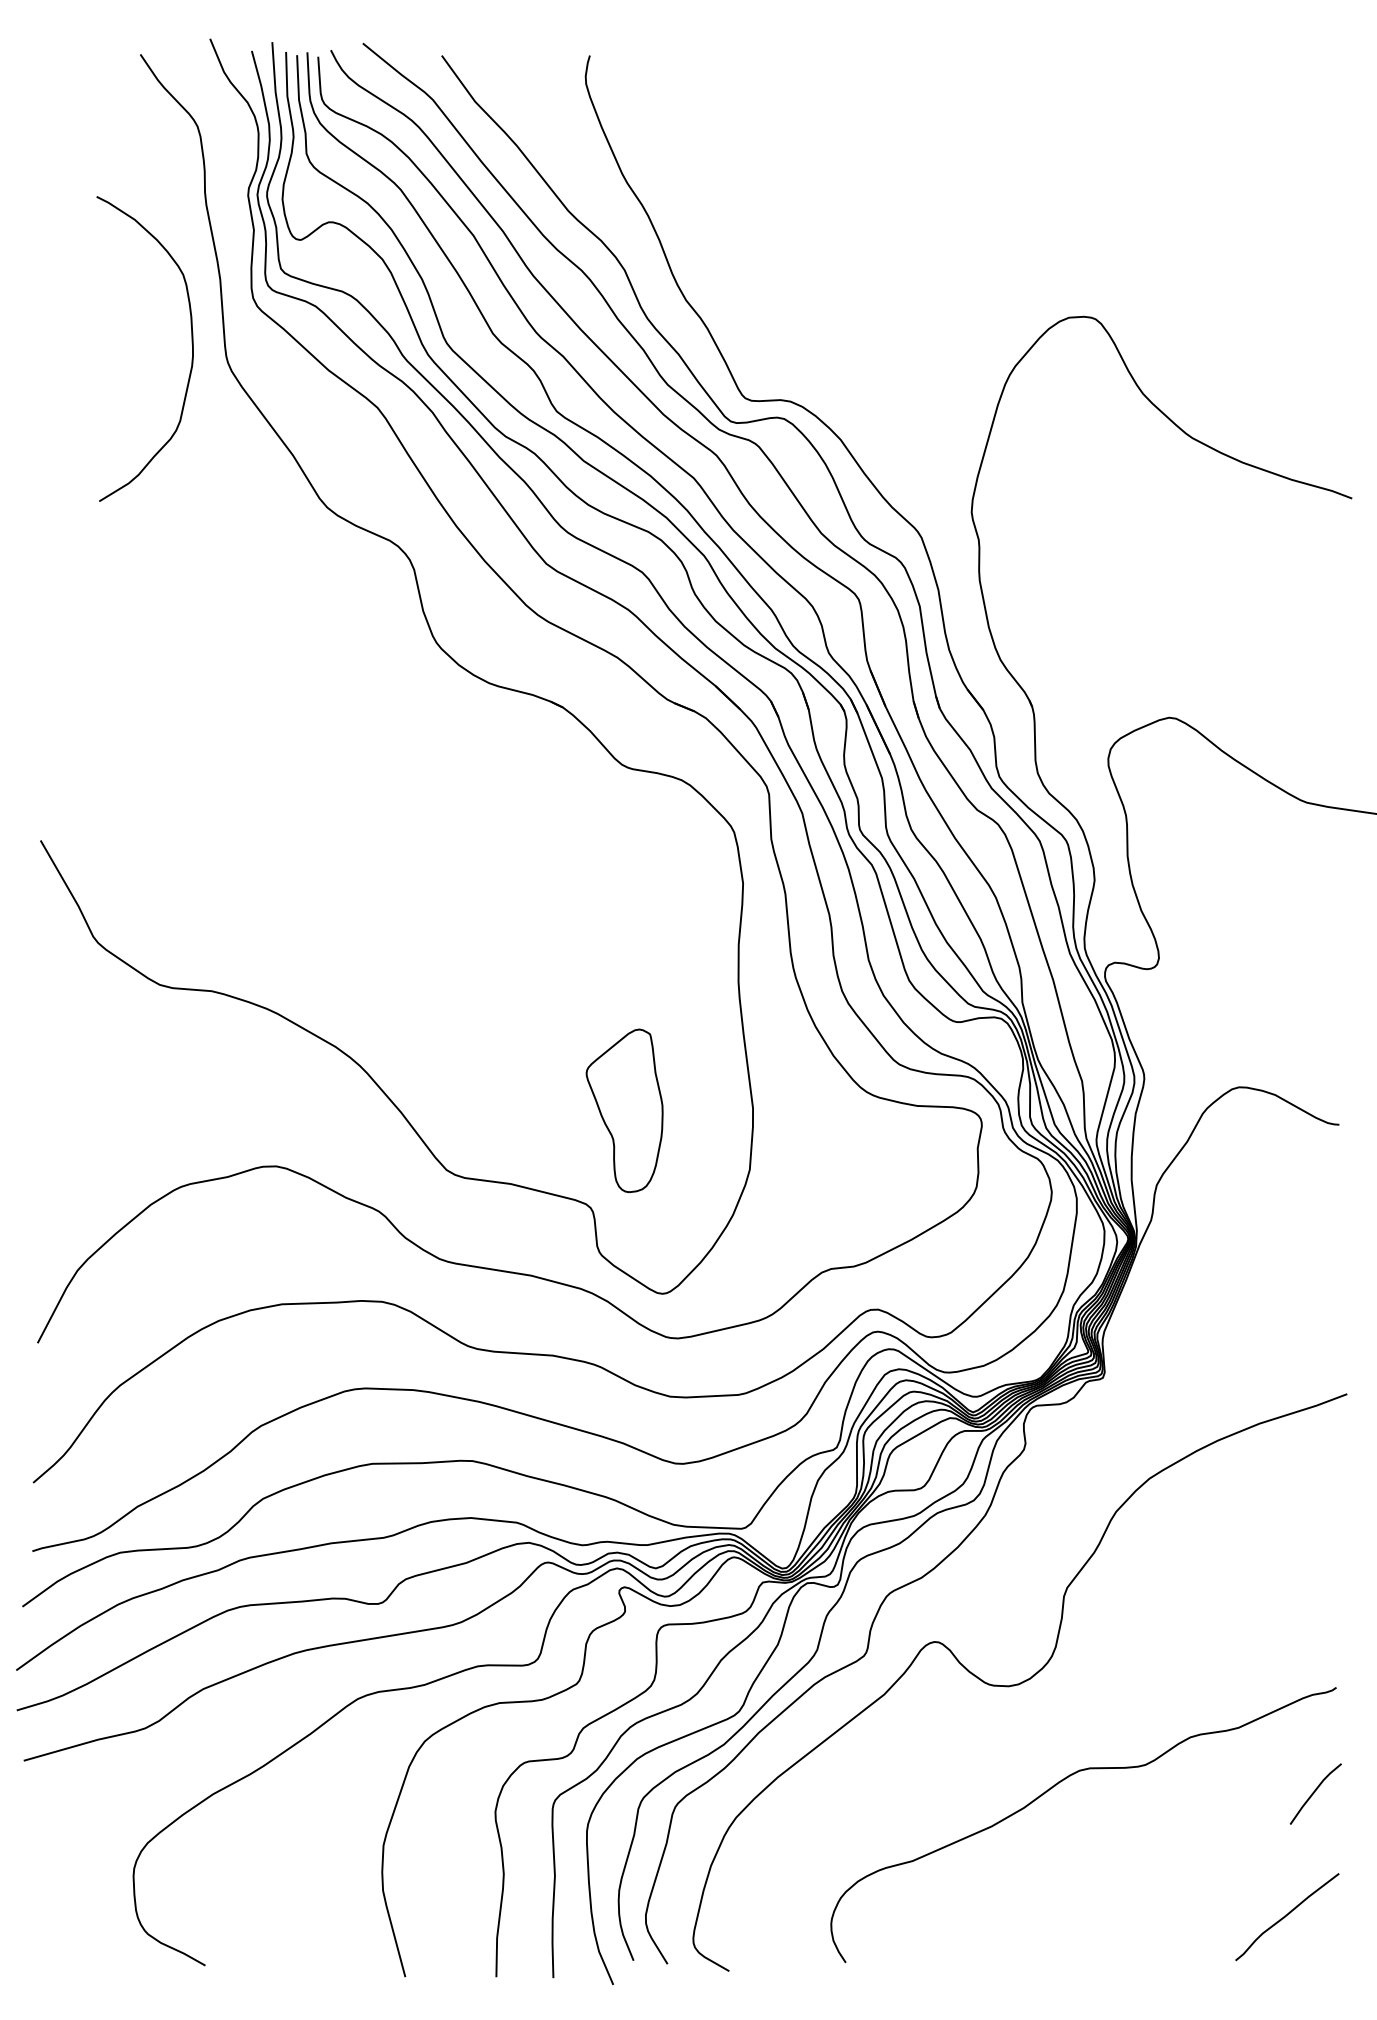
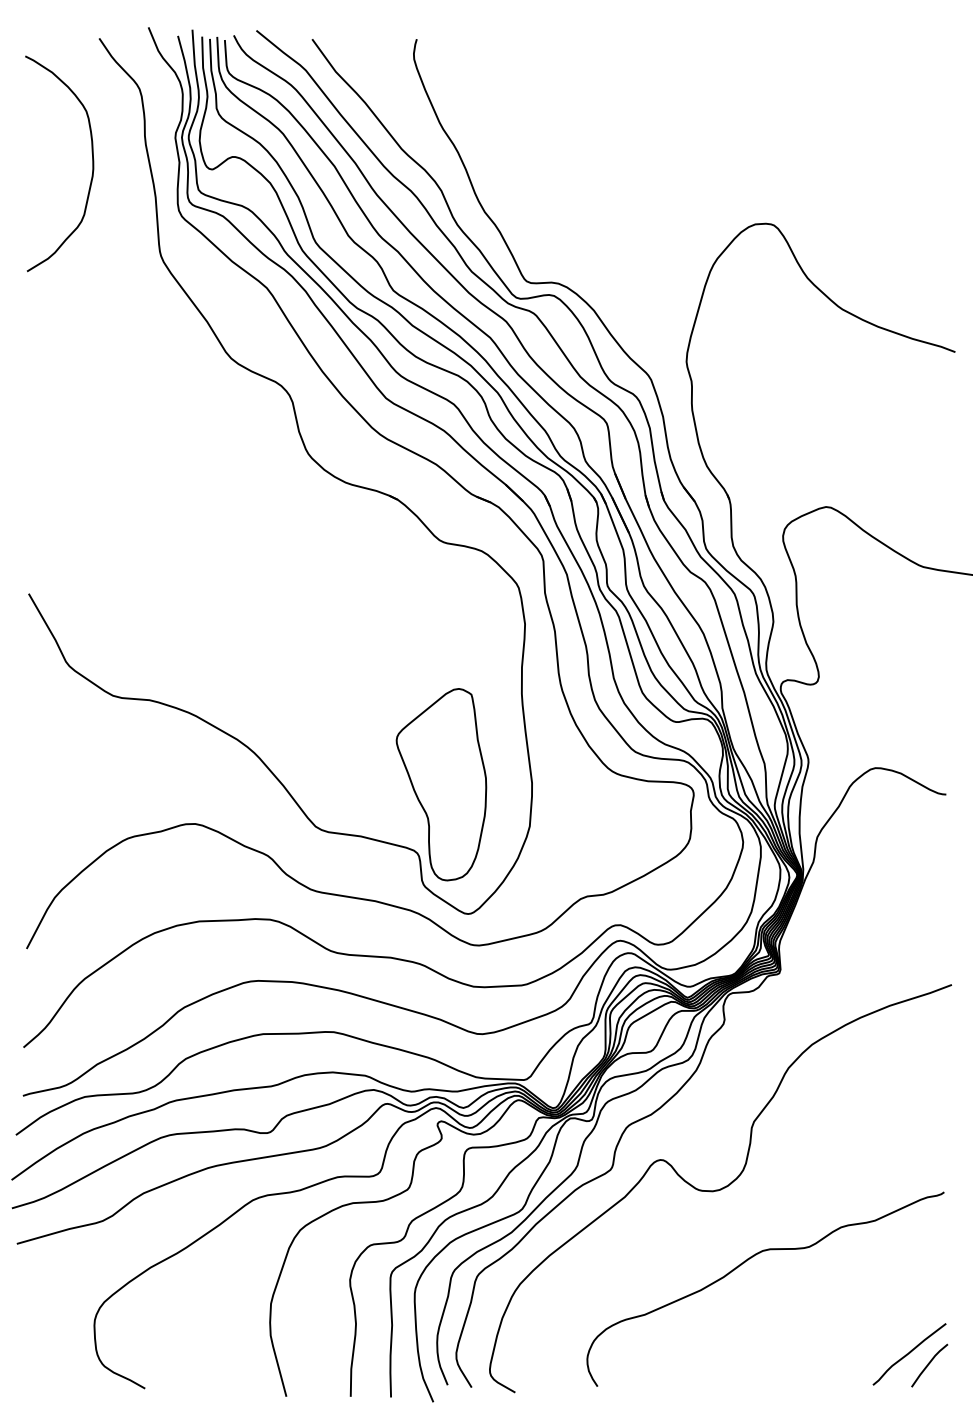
curve: (191, 343) -> (92, 159), moved
part: (624, 1110) -> (441, 784), size x1.67
line: (1315, 1792) -> (929, 1364), moved

